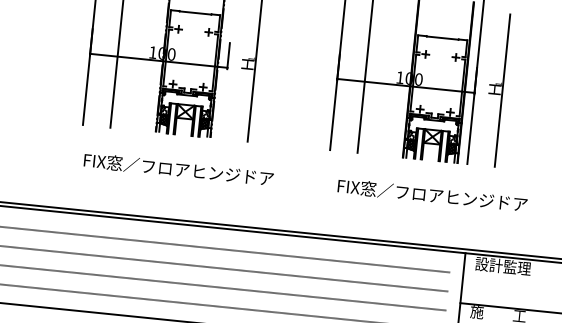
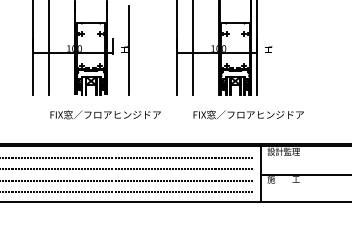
line: (501, 89) -> (272, 49), removed
text: (178, 168) -> (105, 114), moved
text: (432, 194) -> (248, 114), moved

